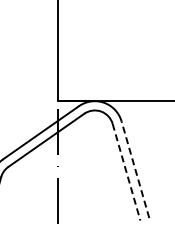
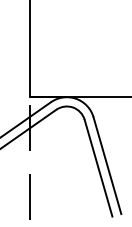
line: (135, 169) -> (107, 165), dashed -> solid
line: (126, 172) -> (98, 168), dashed -> solid

